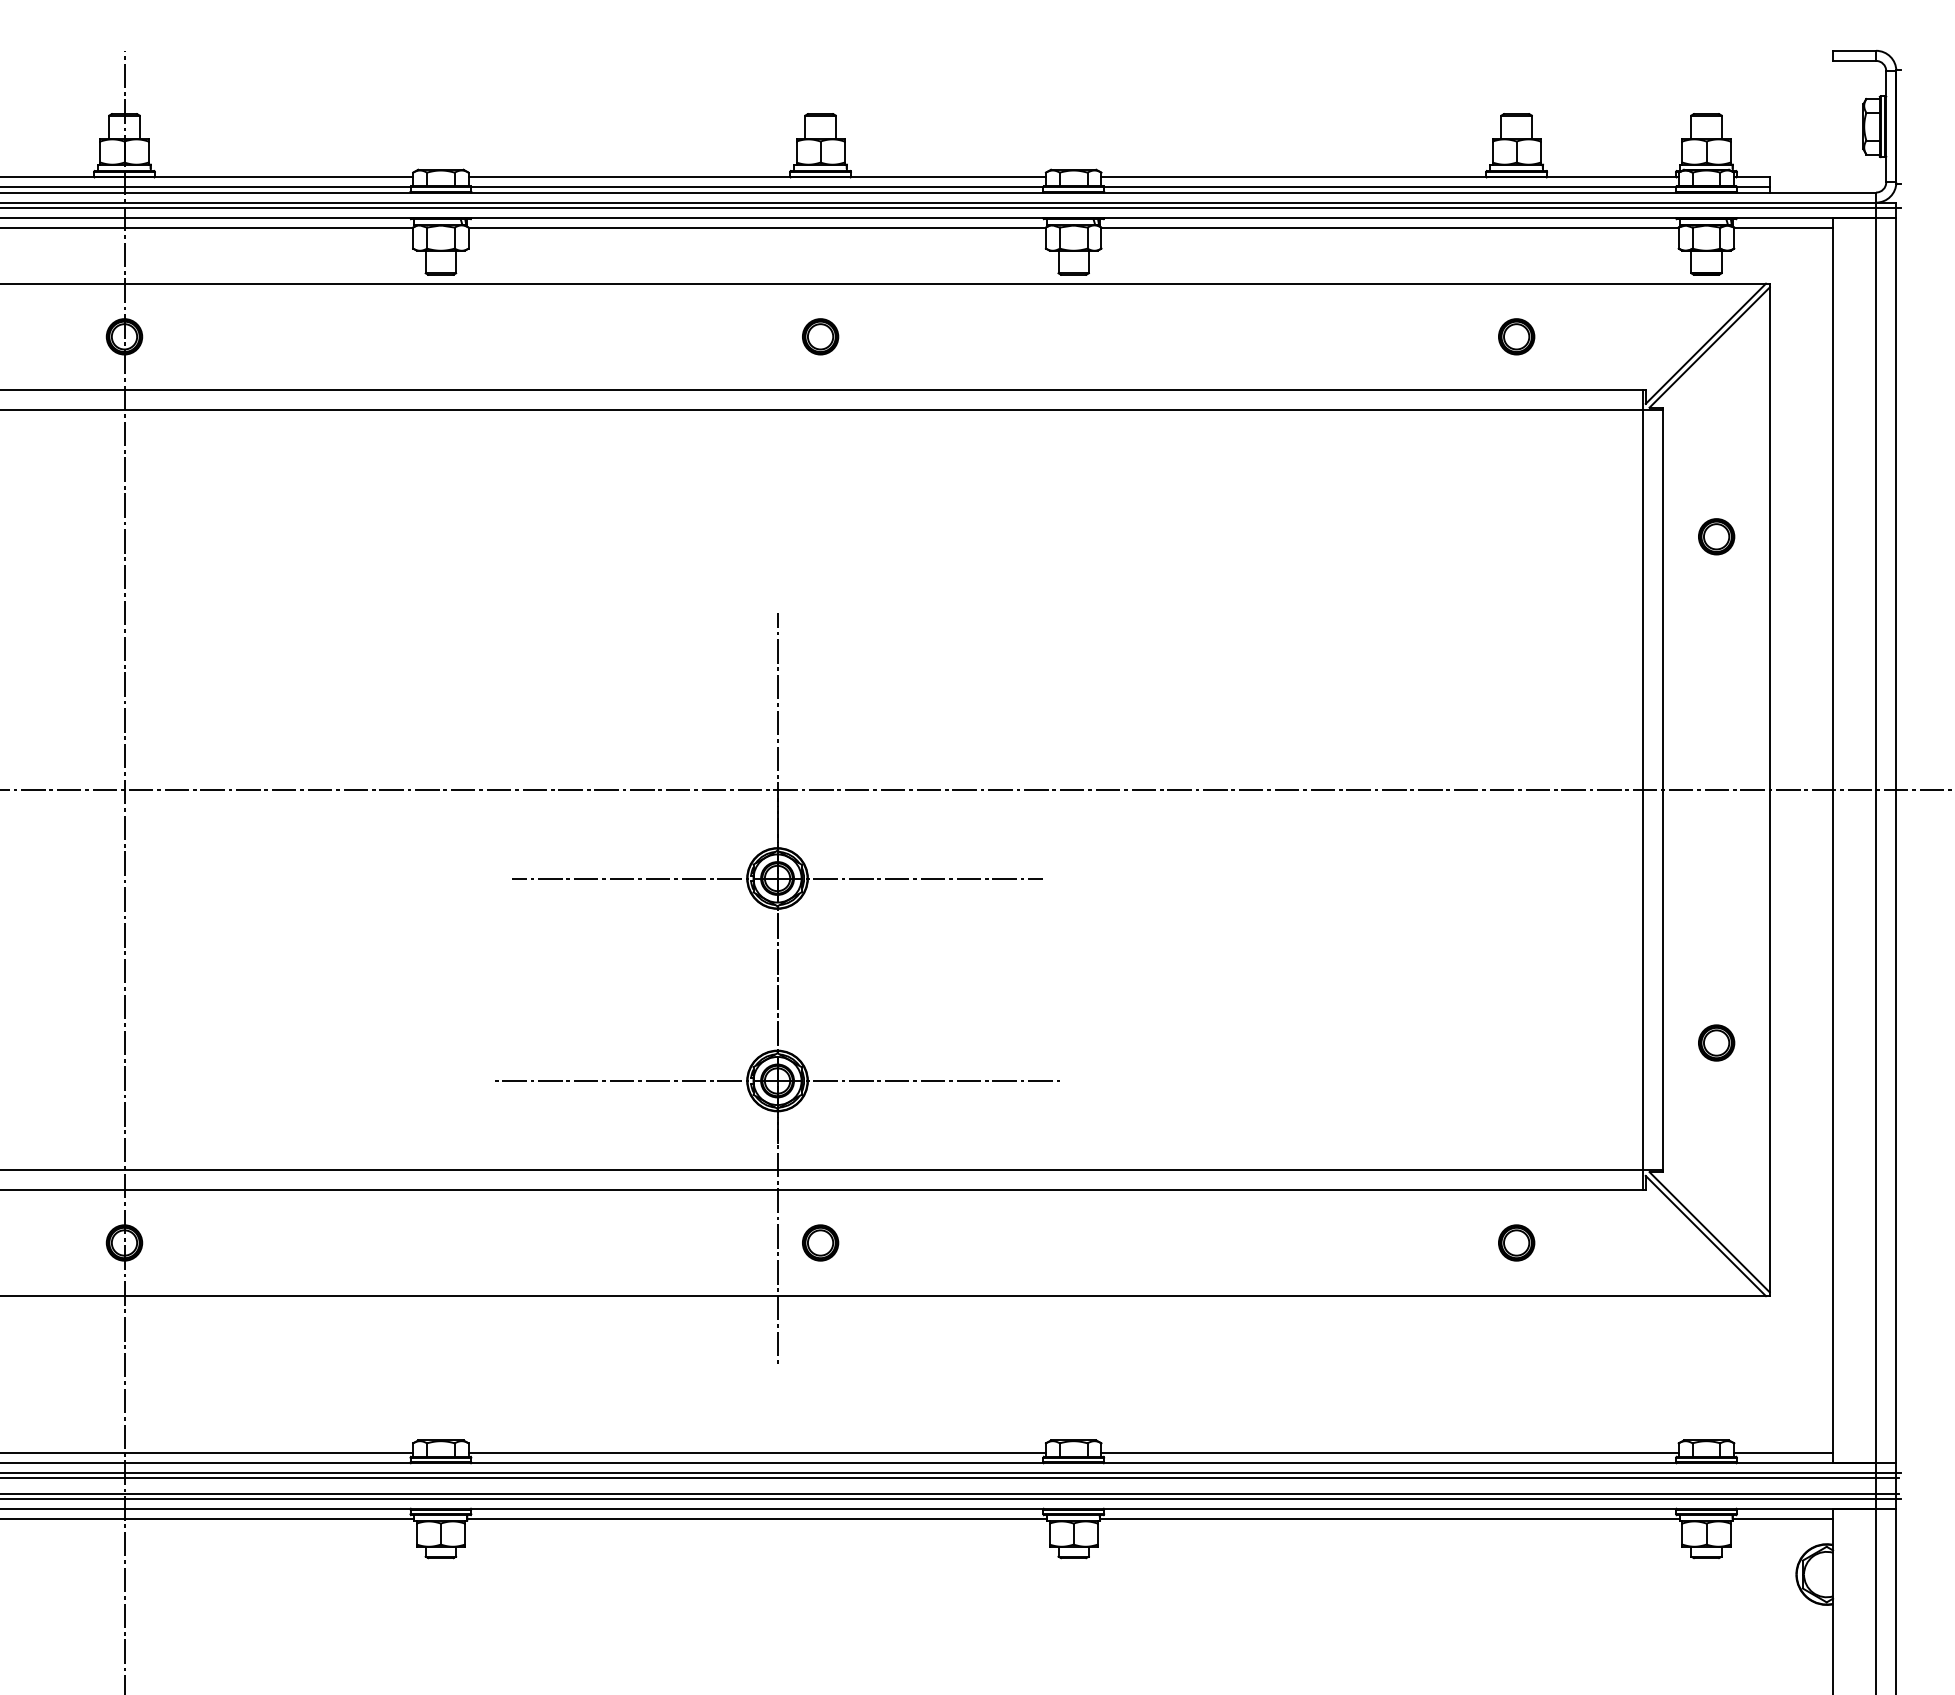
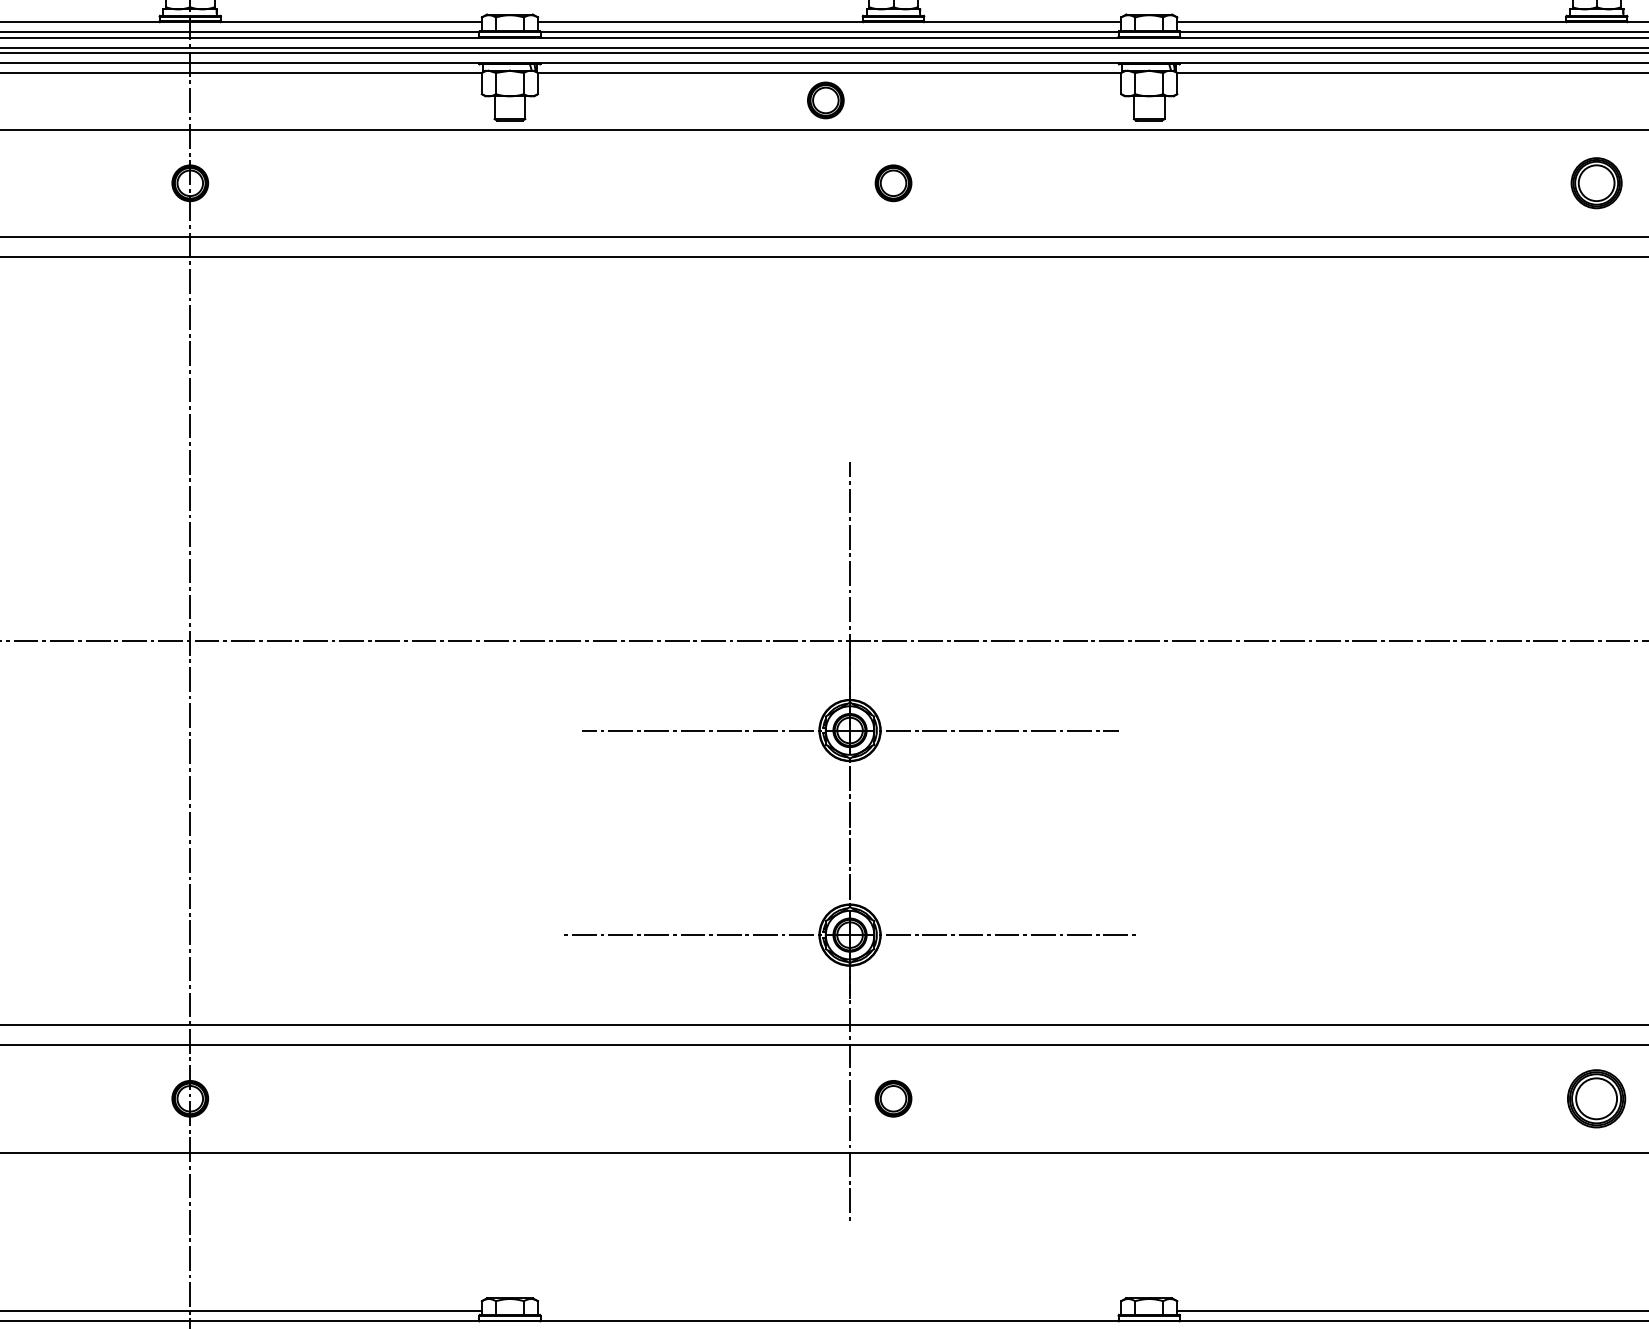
part: (753, 254) -> (825, 100), added
part: (1516, 336) -> (1596, 182), size x1.4
part: (1516, 1242) -> (1596, 1098), size x1.6
line: (756, 1453) -> (828, 1311), removed

